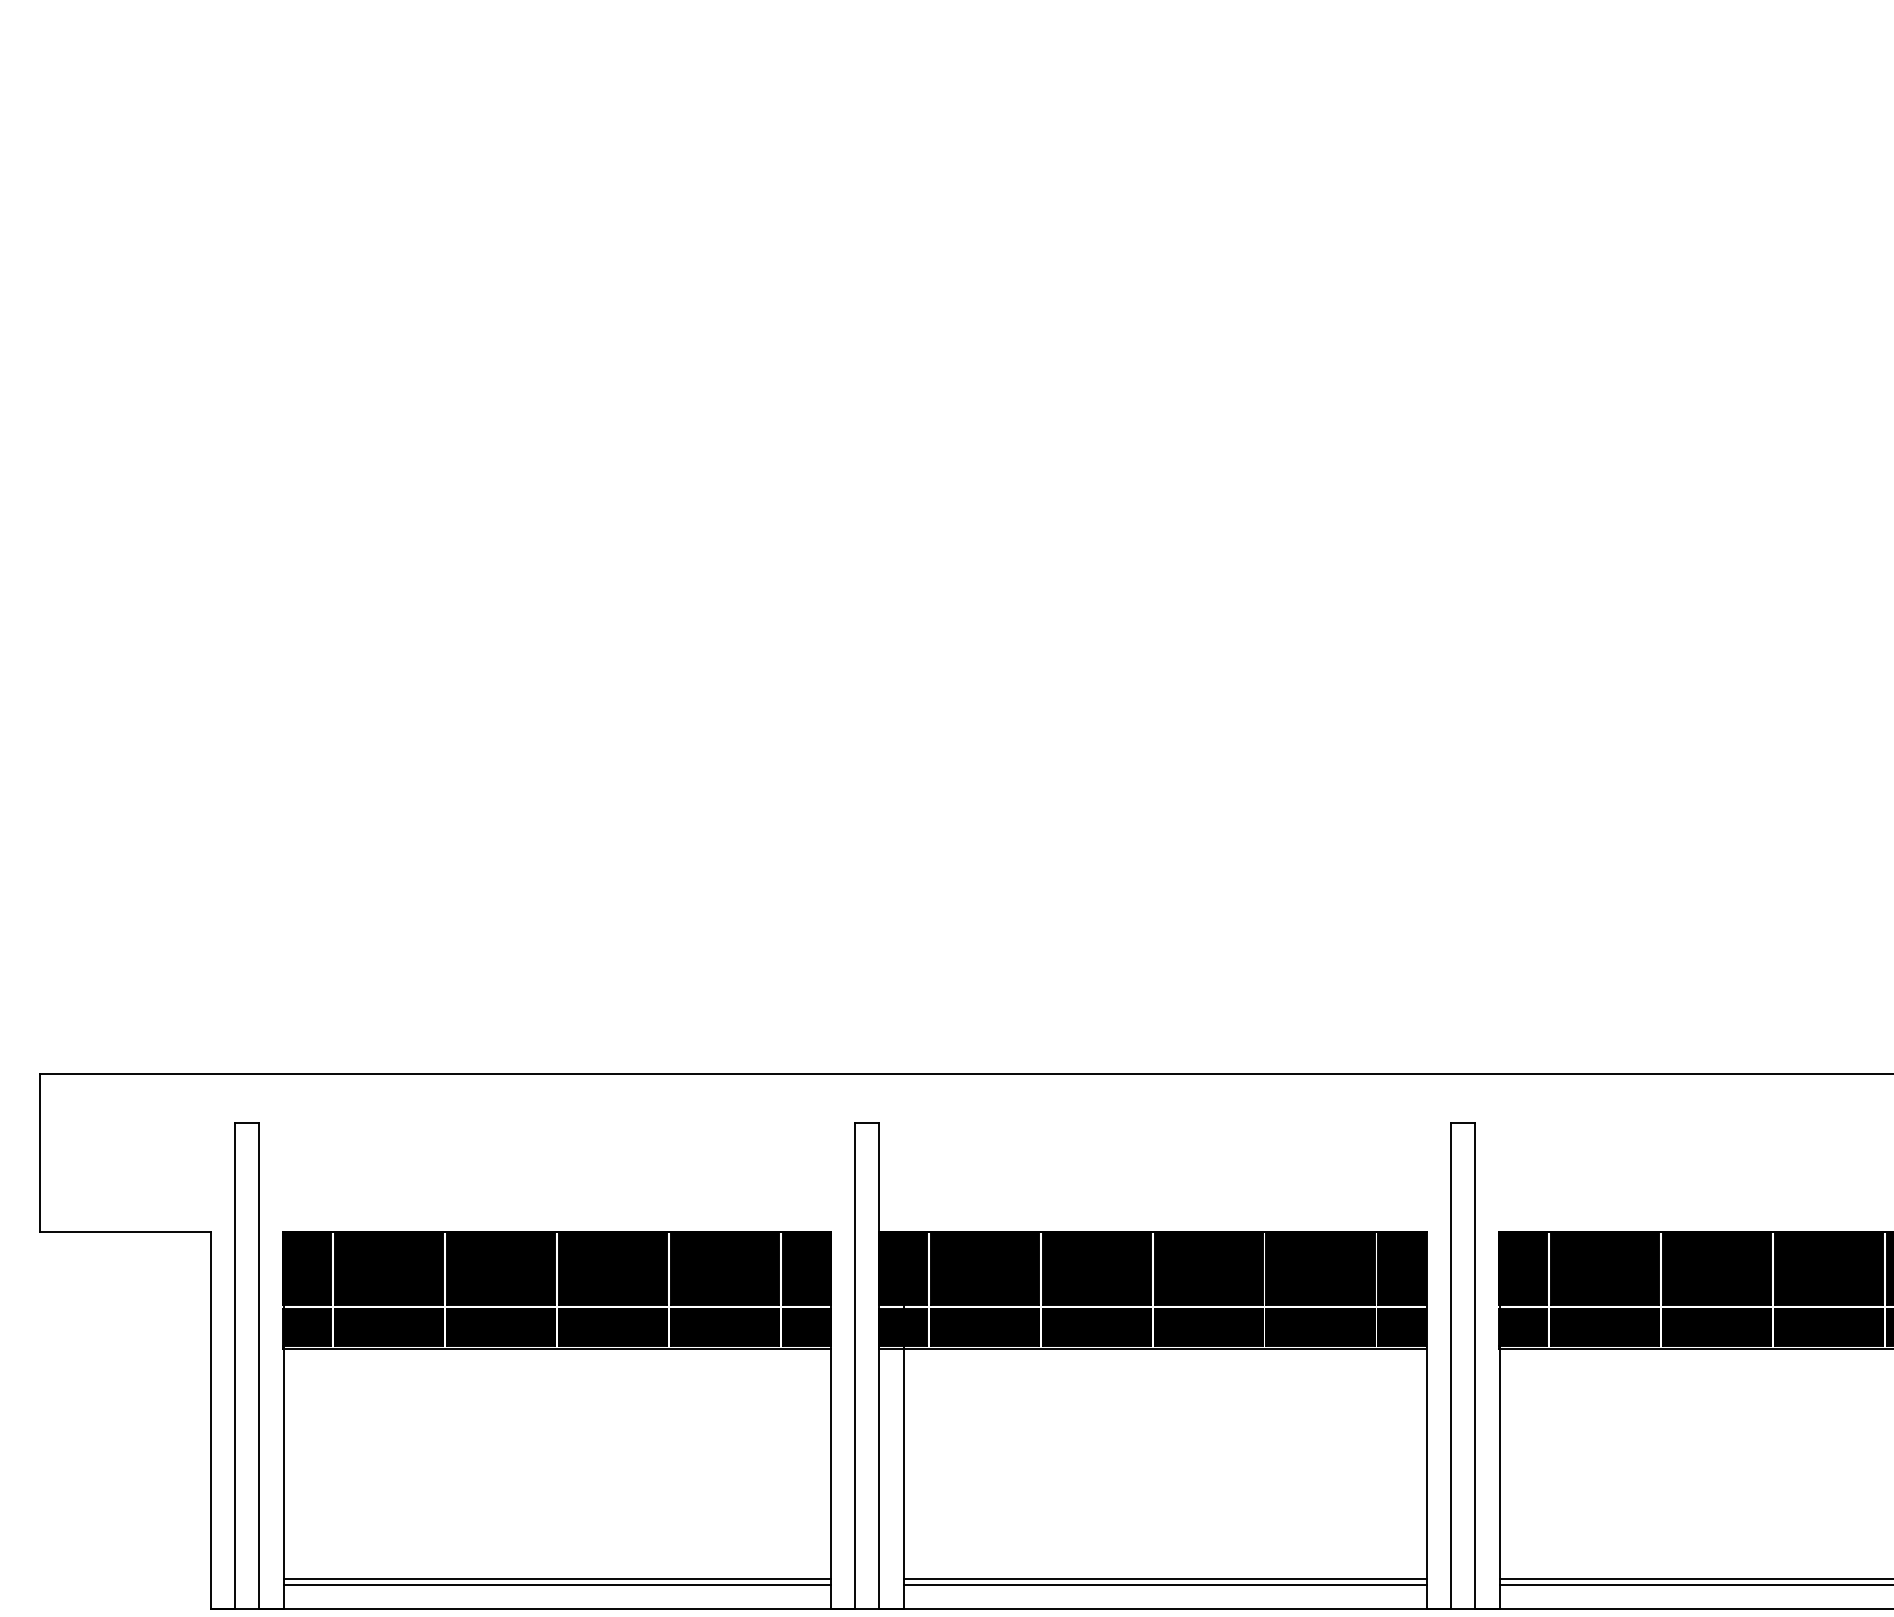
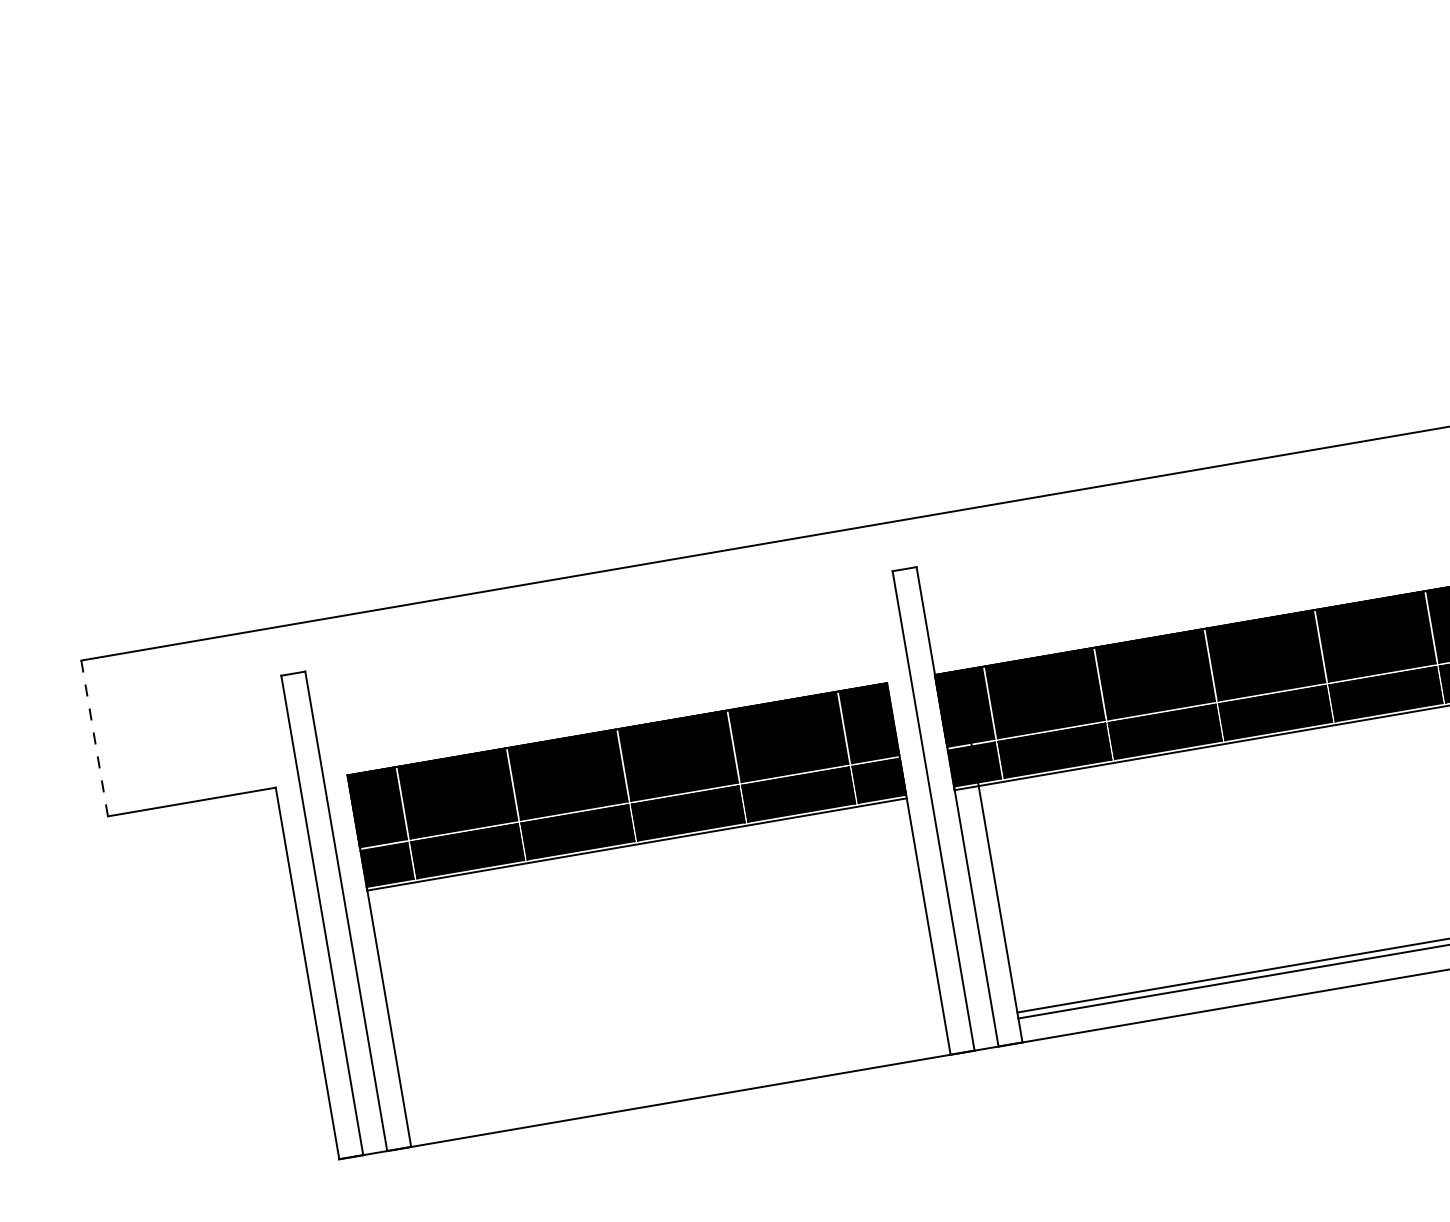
line: (40, 1153) -> (94, 738), solid -> dashed
line: (556, 1578) -> (675, 1070), removed
line: (556, 1585) -> (676, 1077), removed

